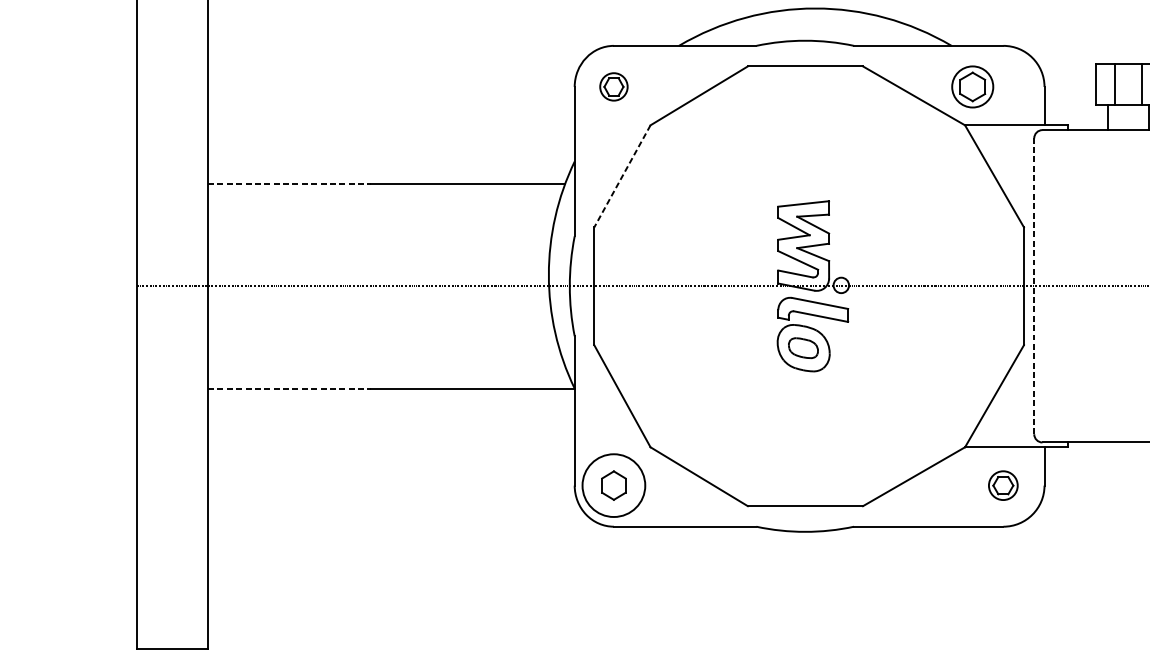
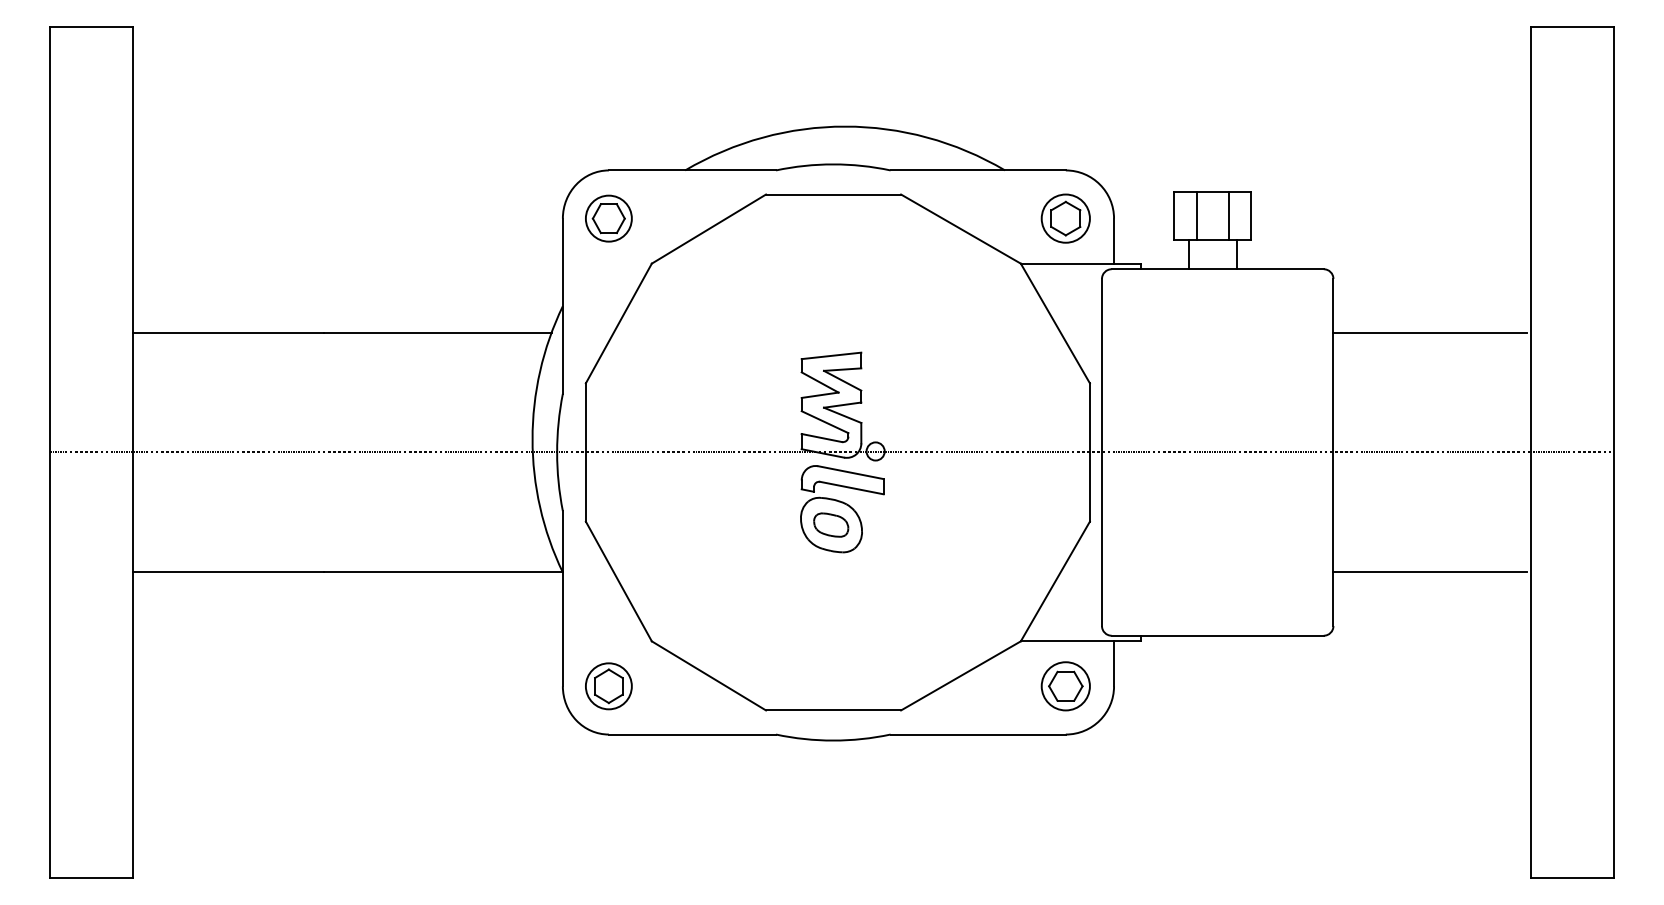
part: (613, 86) -> (608, 218), size x1.43
part: (972, 86) -> (1065, 218), moved
line: (622, 176) -> (618, 323), dashed -> solid
line: (289, 184) -> (228, 332), dashed -> solid
line: (1034, 286) -> (1102, 452), dashed -> solid
line: (289, 388) -> (228, 572), dashed -> solid
circle: (613, 485) -> (608, 686), size x0.62
part: (1003, 485) -> (1065, 686), size x1.43

